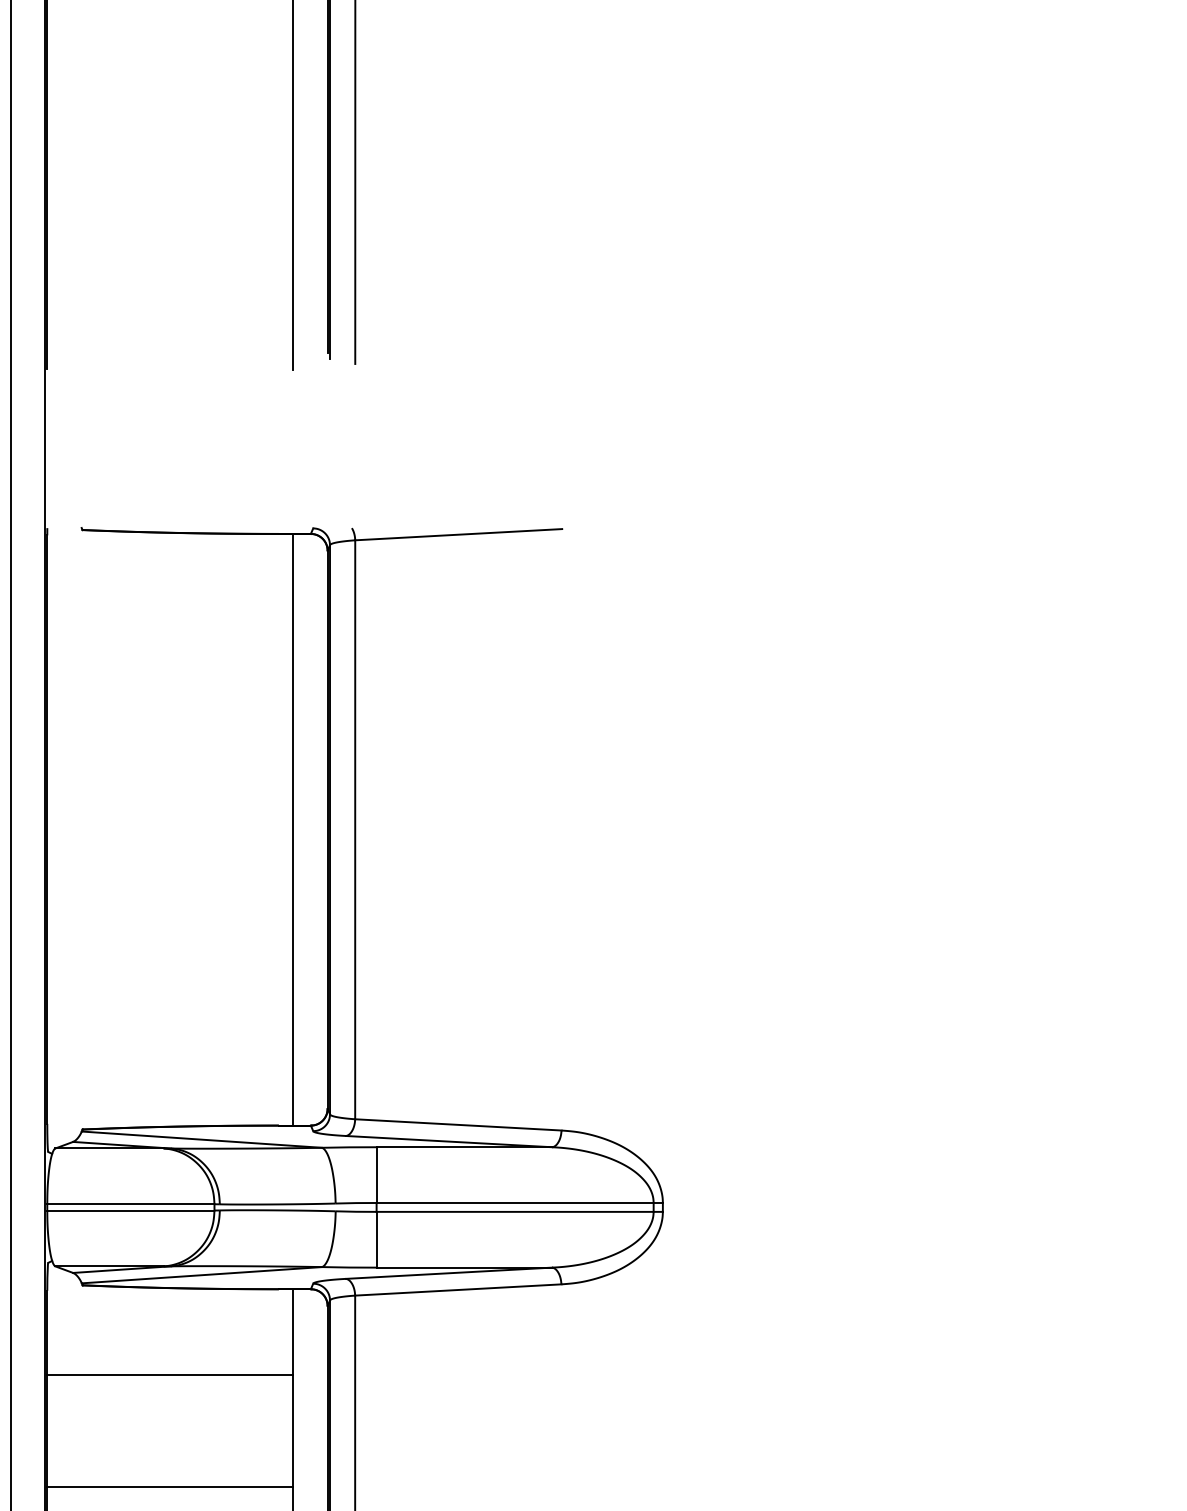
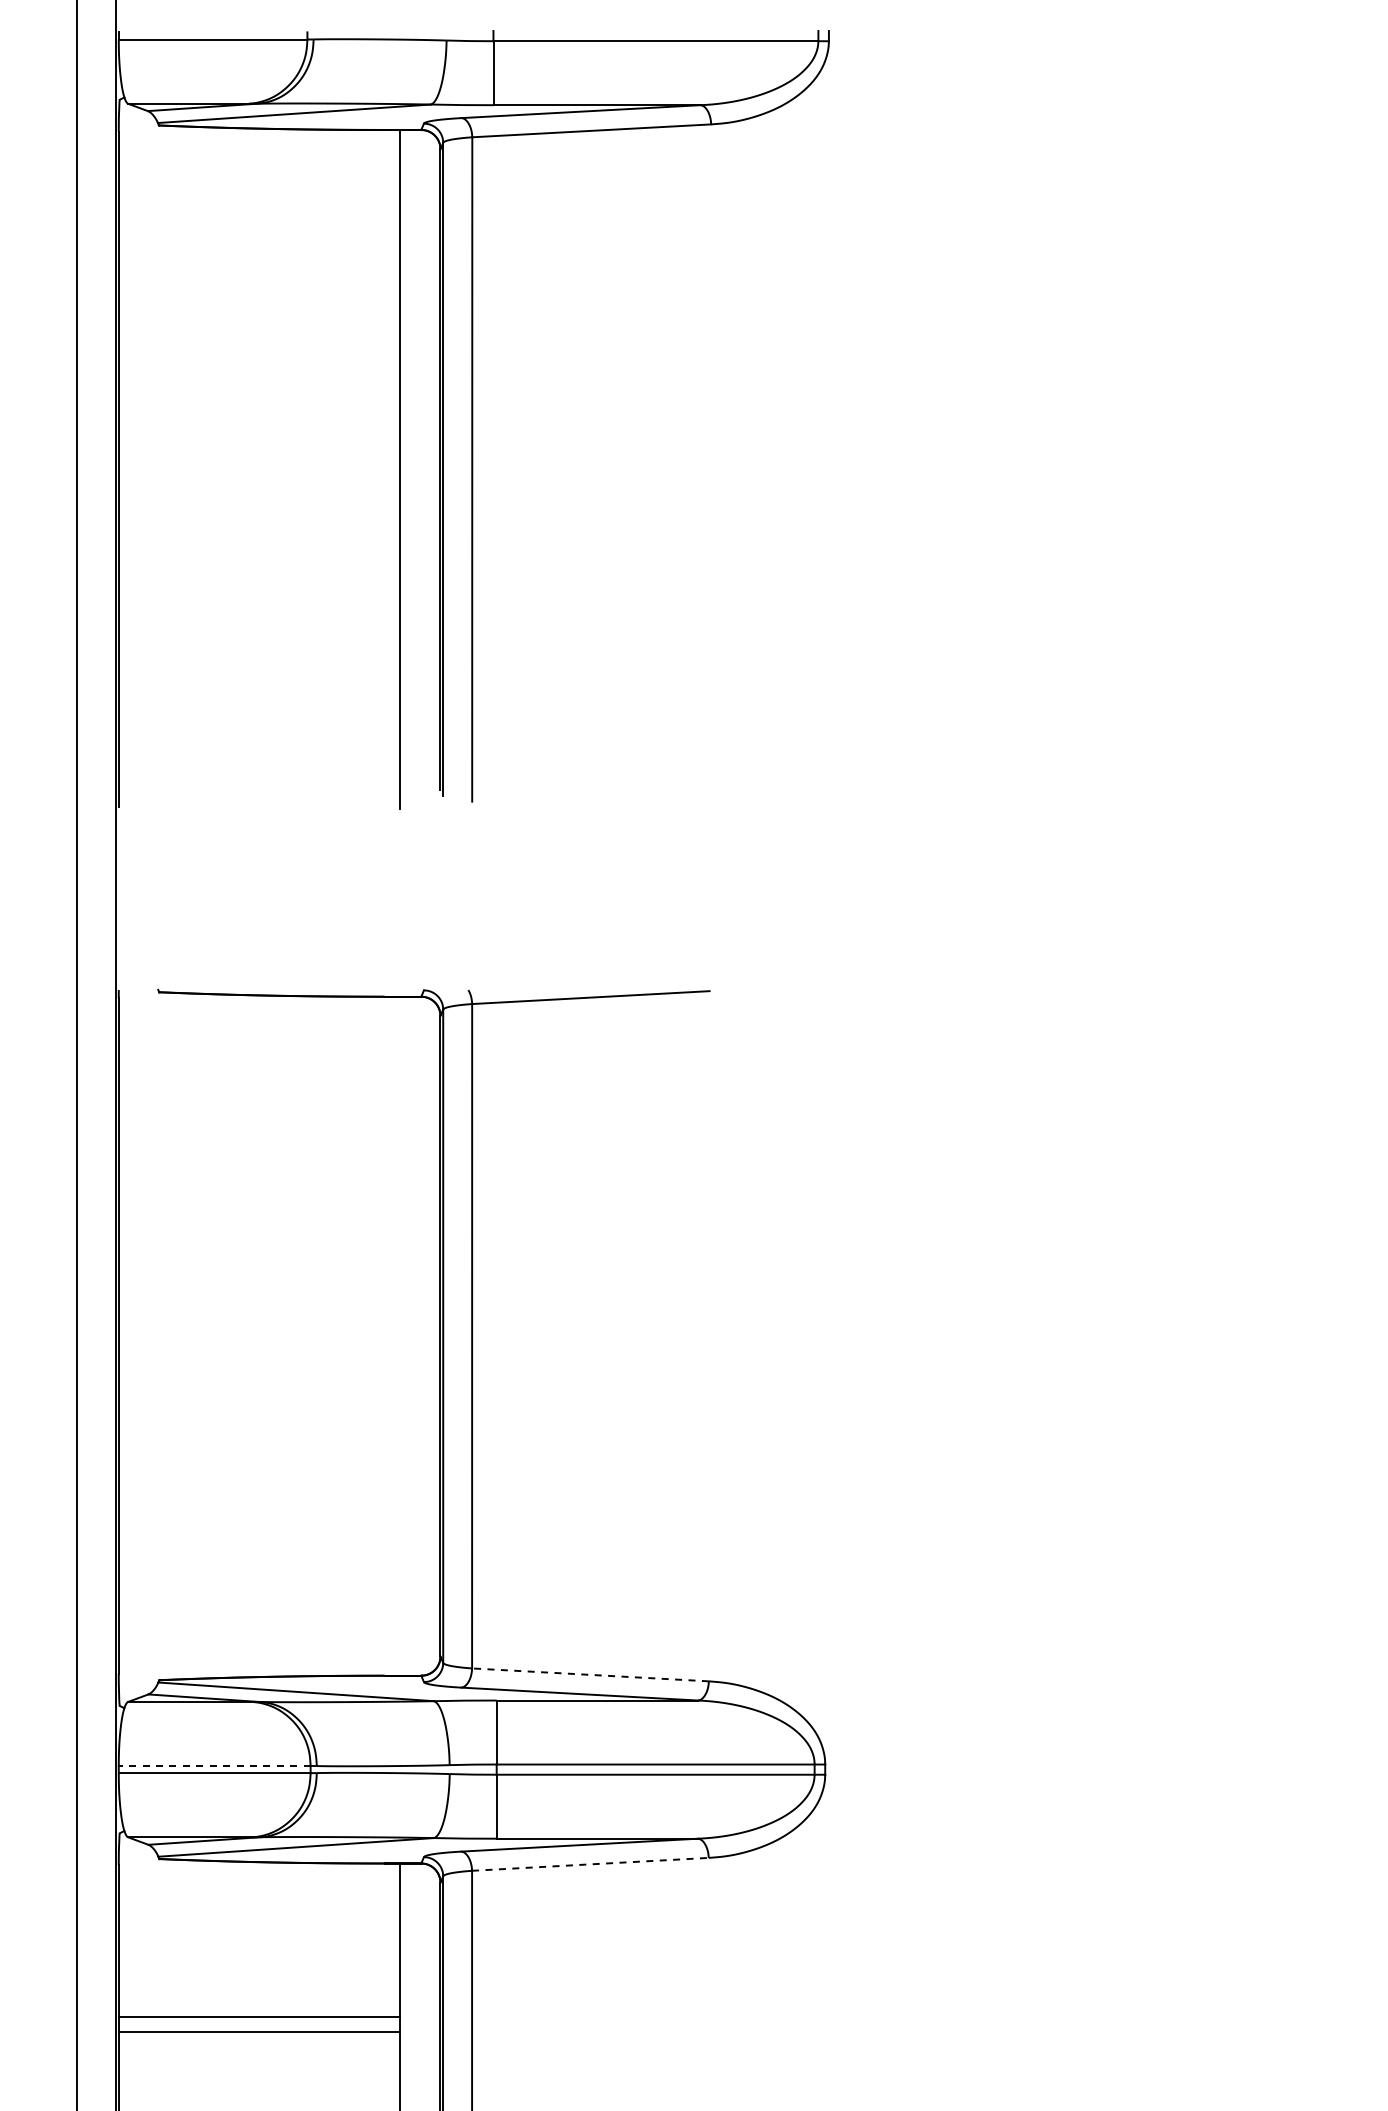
line: (292, 829) -> (400, 1335), removed
line: (458, 1124) -> (590, 1674), solid -> dashed
line: (130, 1203) -> (214, 1765), solid -> dashed
line: (458, 1290) -> (590, 1864), solid -> dashed
line: (169, 1375) -> (259, 2017), moved
line: (169, 1487) -> (259, 2031), moved

